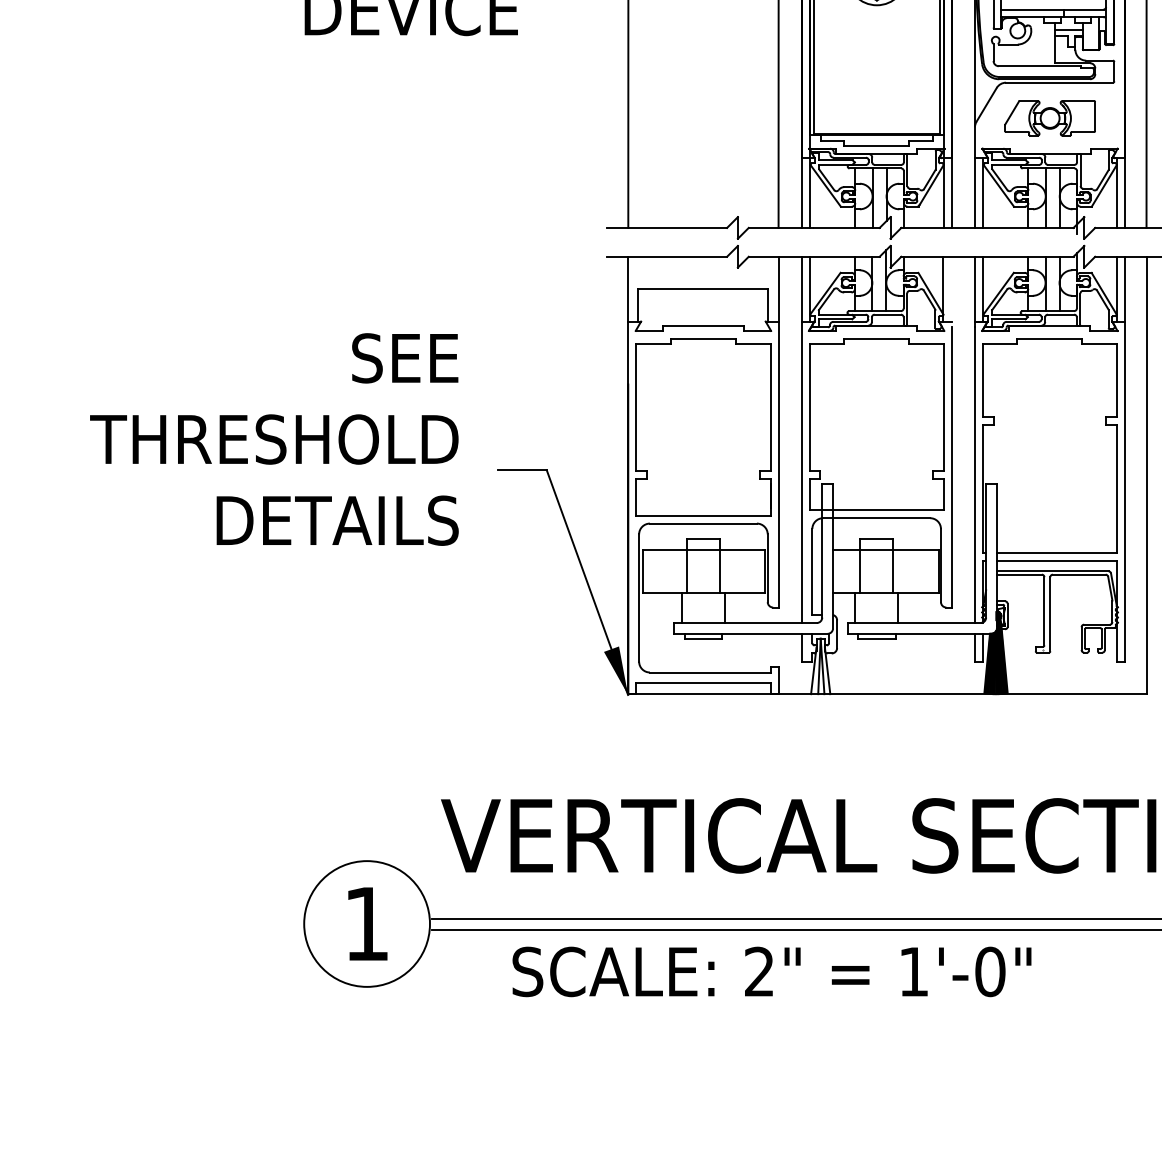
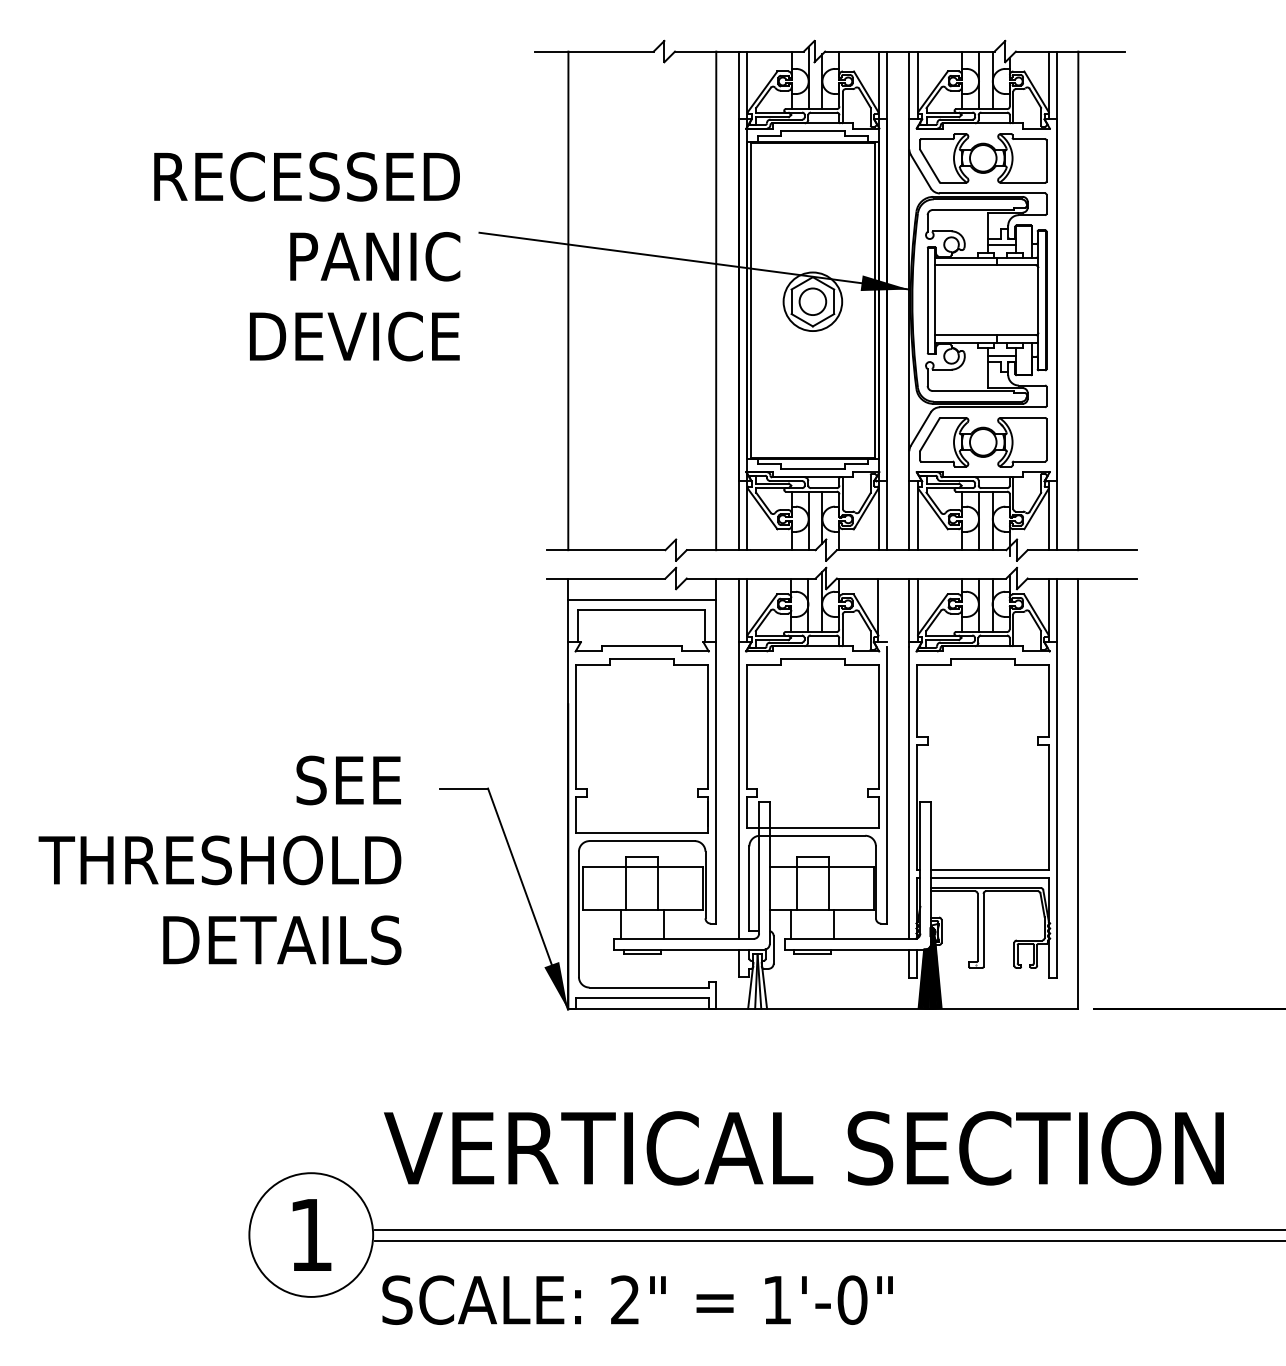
part: (1050, 118) -> (983, 442), size x1.43
line: (703, 278) -> (642, 599), added
text: (273, 438) -> (219, 859), moved
text: (771, 971) -> (637, 1299), moved

